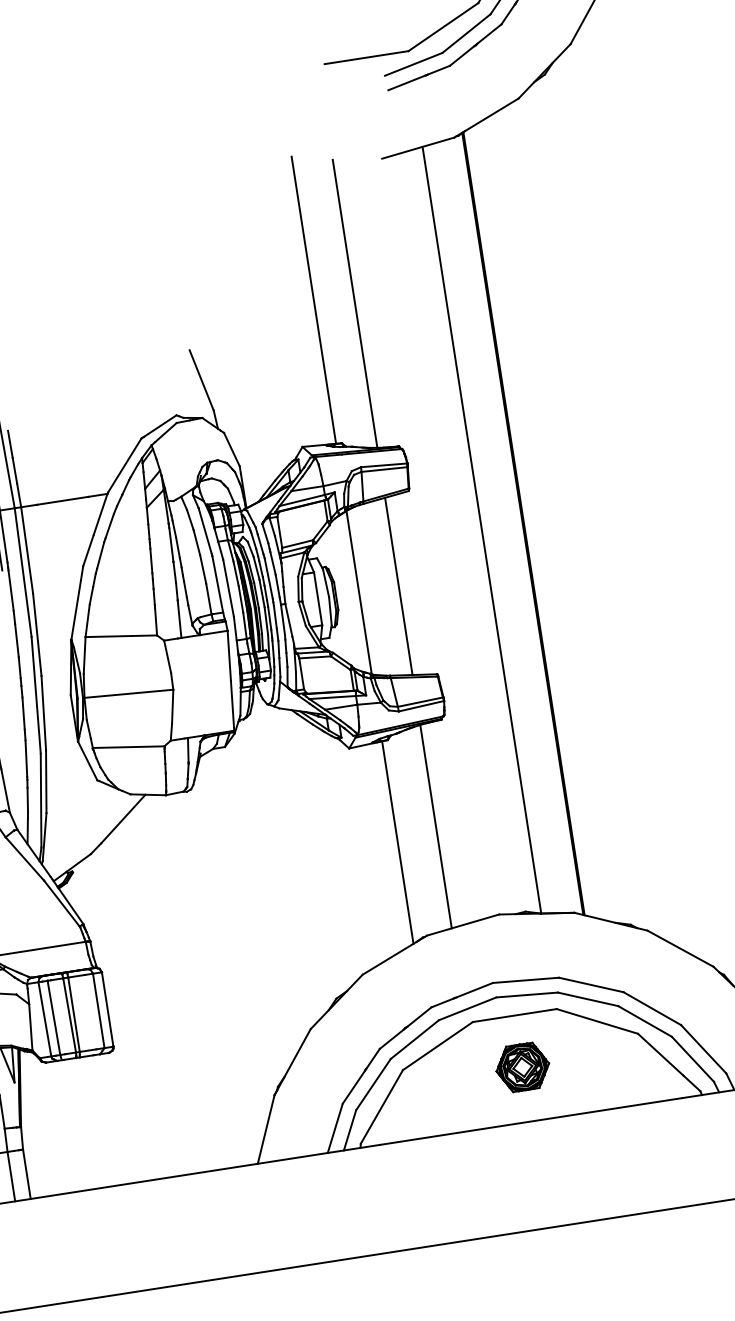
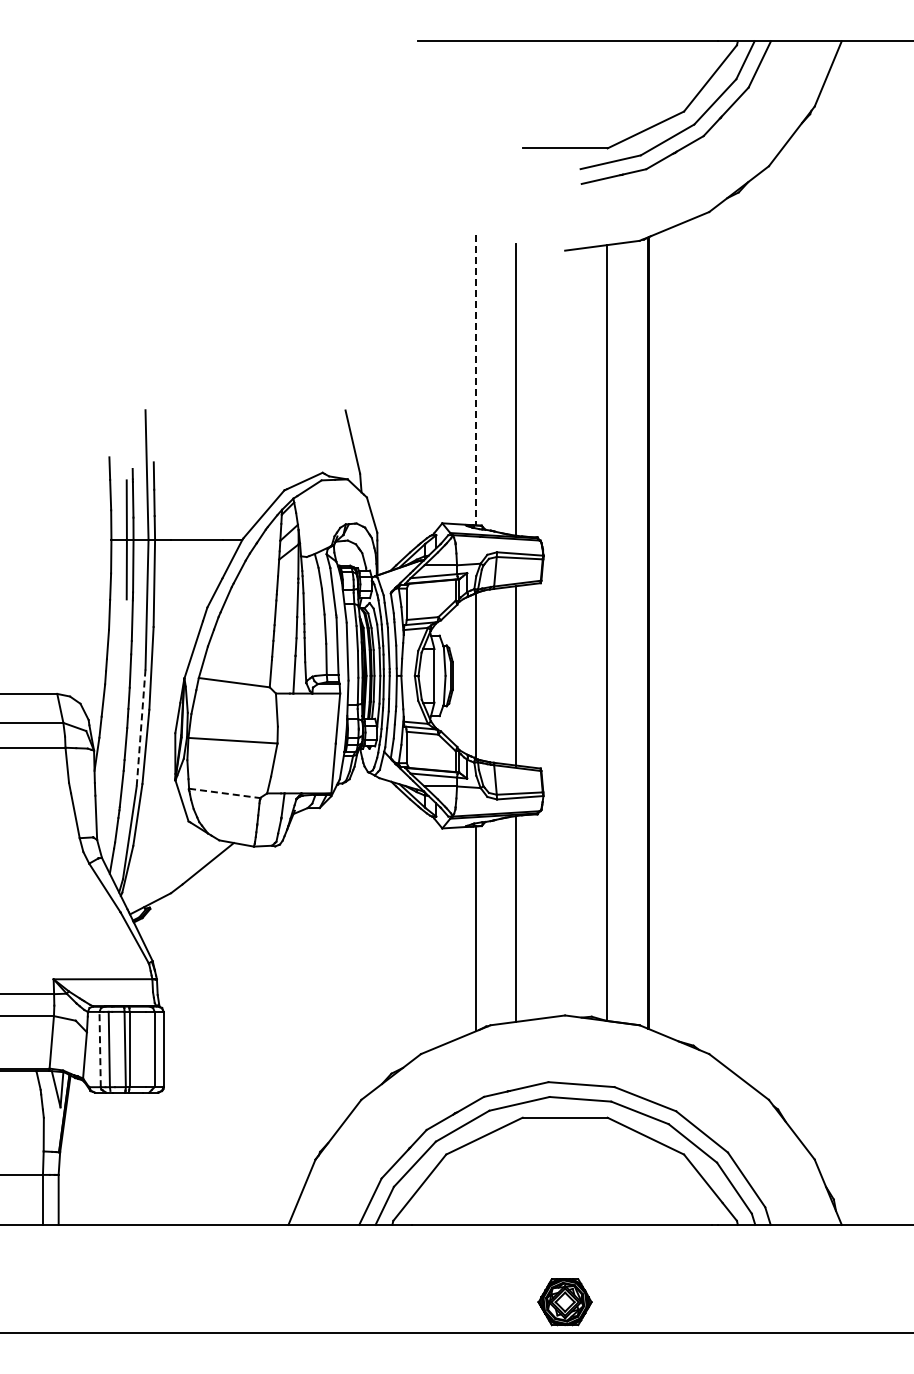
line: (313, 300) -> (475, 380), solid -> dashed
line: (36, 695) -> (141, 728), solid -> dashed
line: (128, 747) -> (224, 793), solid -> dashed
line: (45, 1019) -> (100, 1049), solid -> dashed
part: (522, 1067) -> (564, 1302), moved

